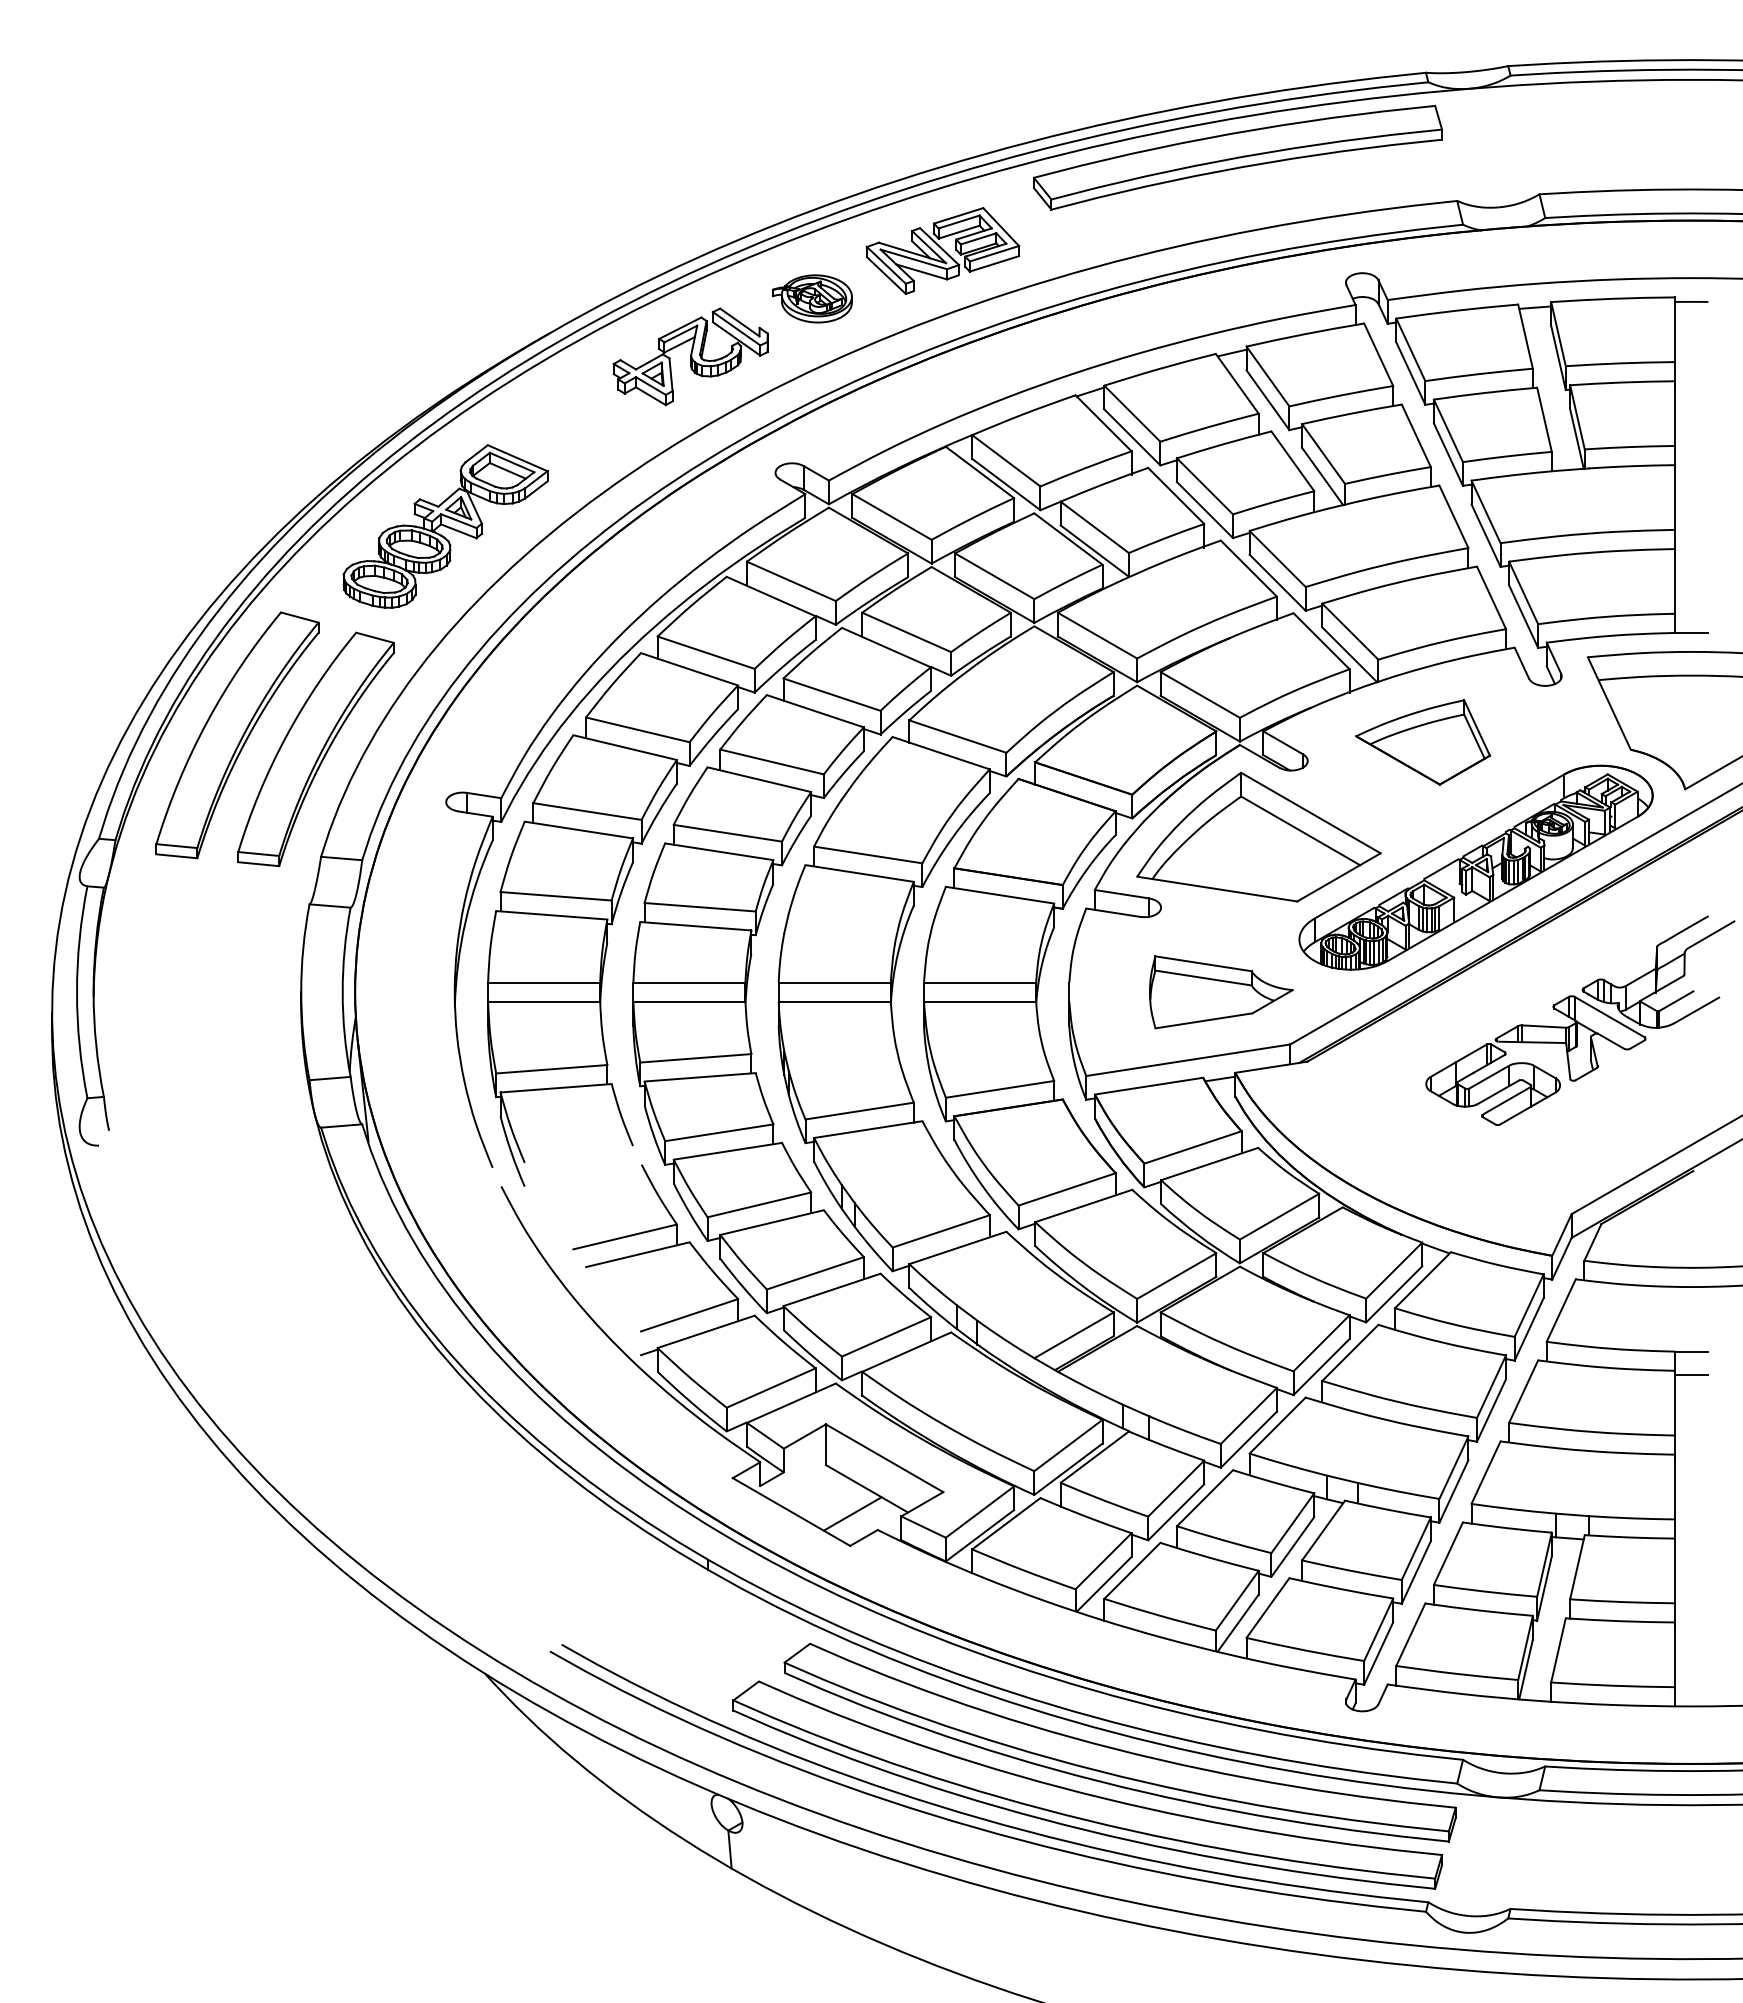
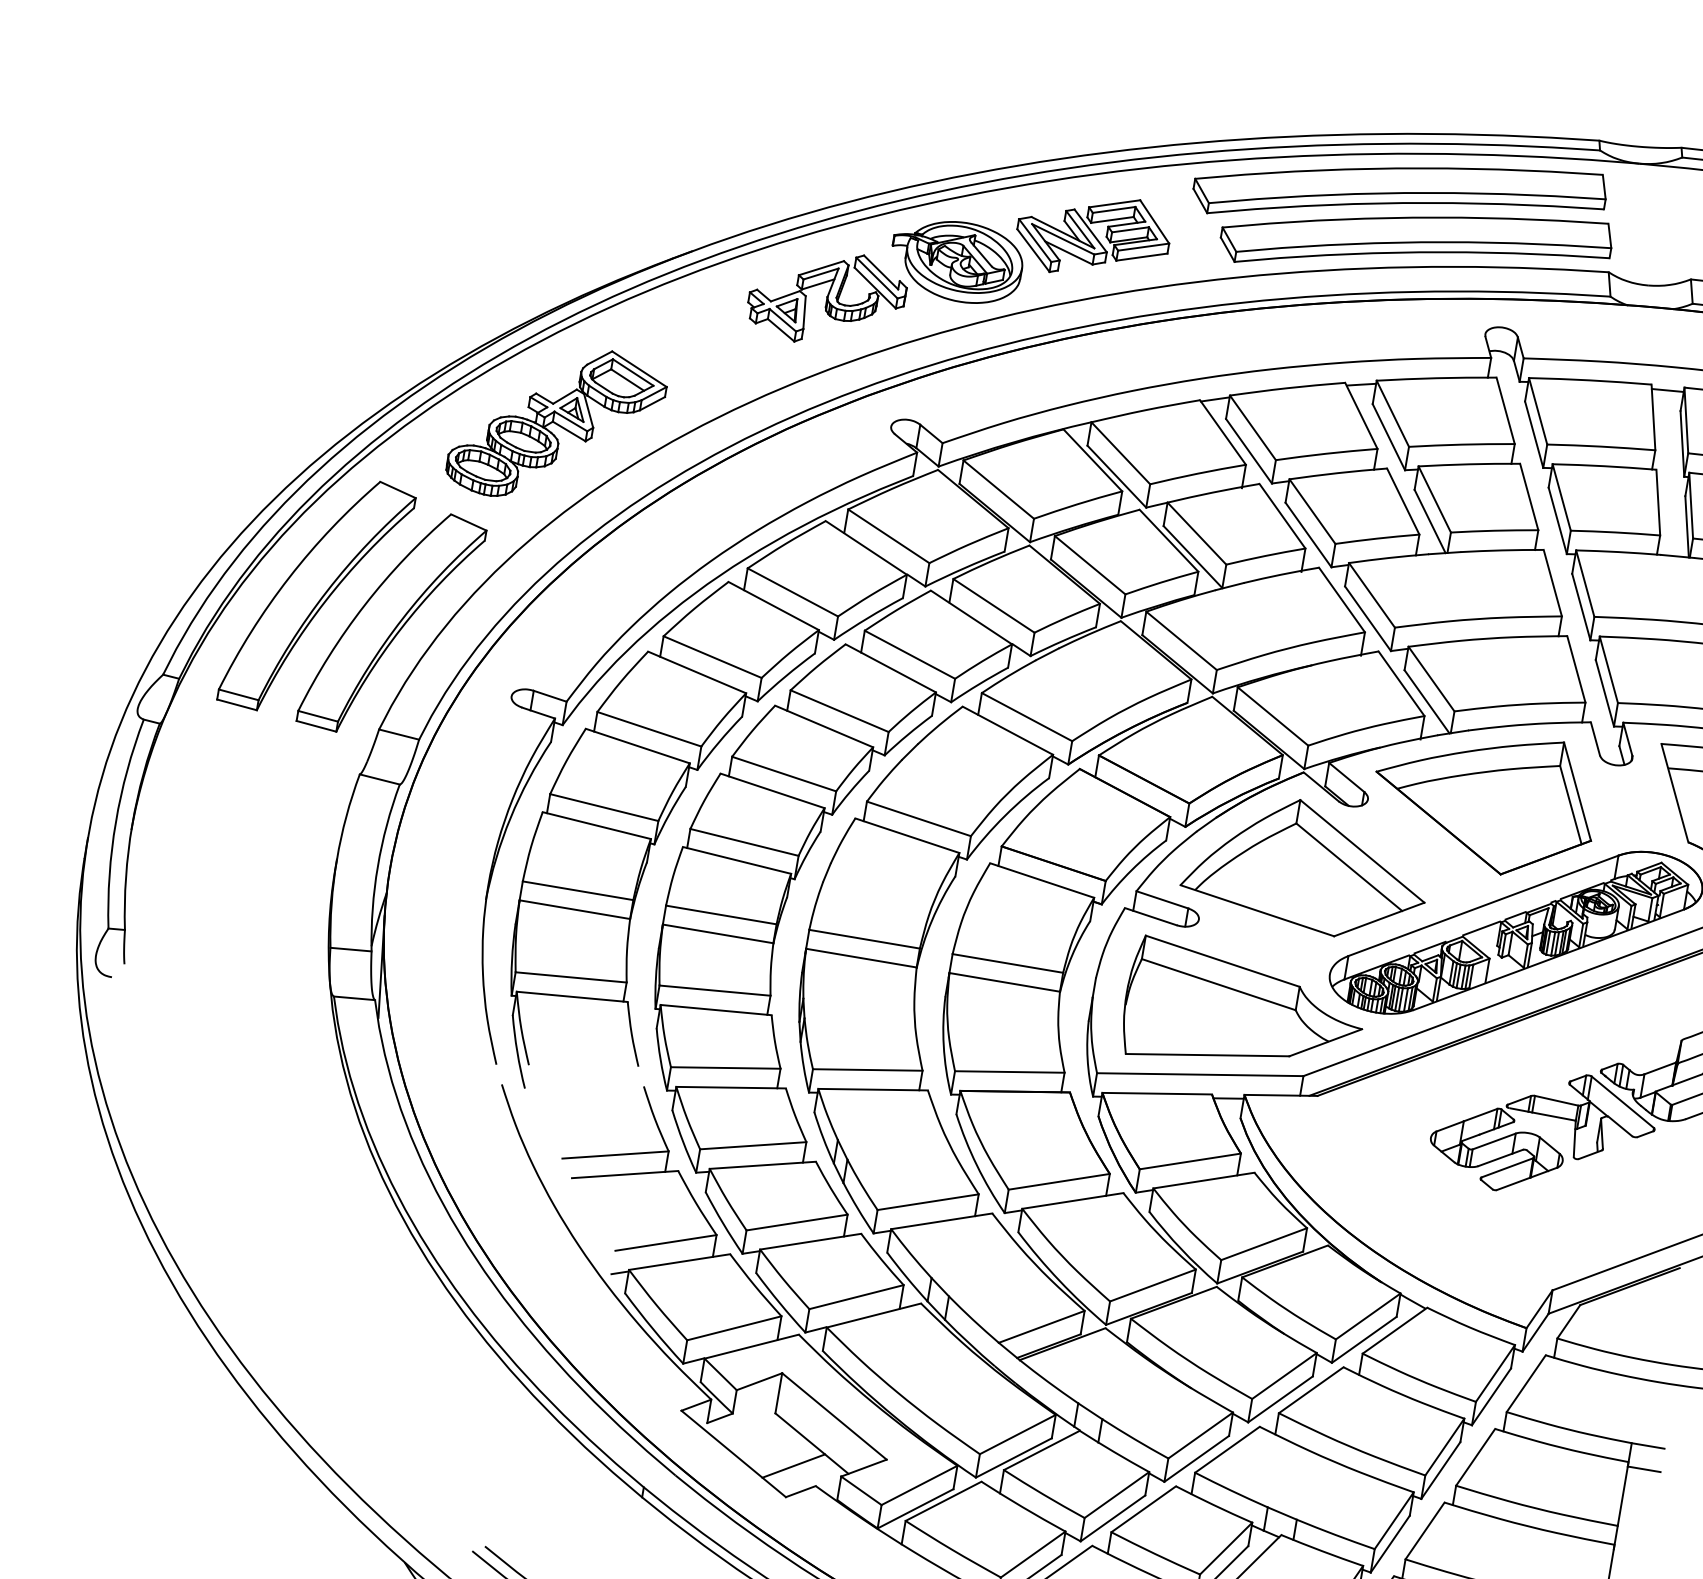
part: (1262, 203) -> (1416, 242), added
part: (812, 298) -> (956, 260), size x1.67
part: (1422, 742) -> (1484, 800), size x1.67
part: (1221, 992) -> (1244, 1013), size x1.67

